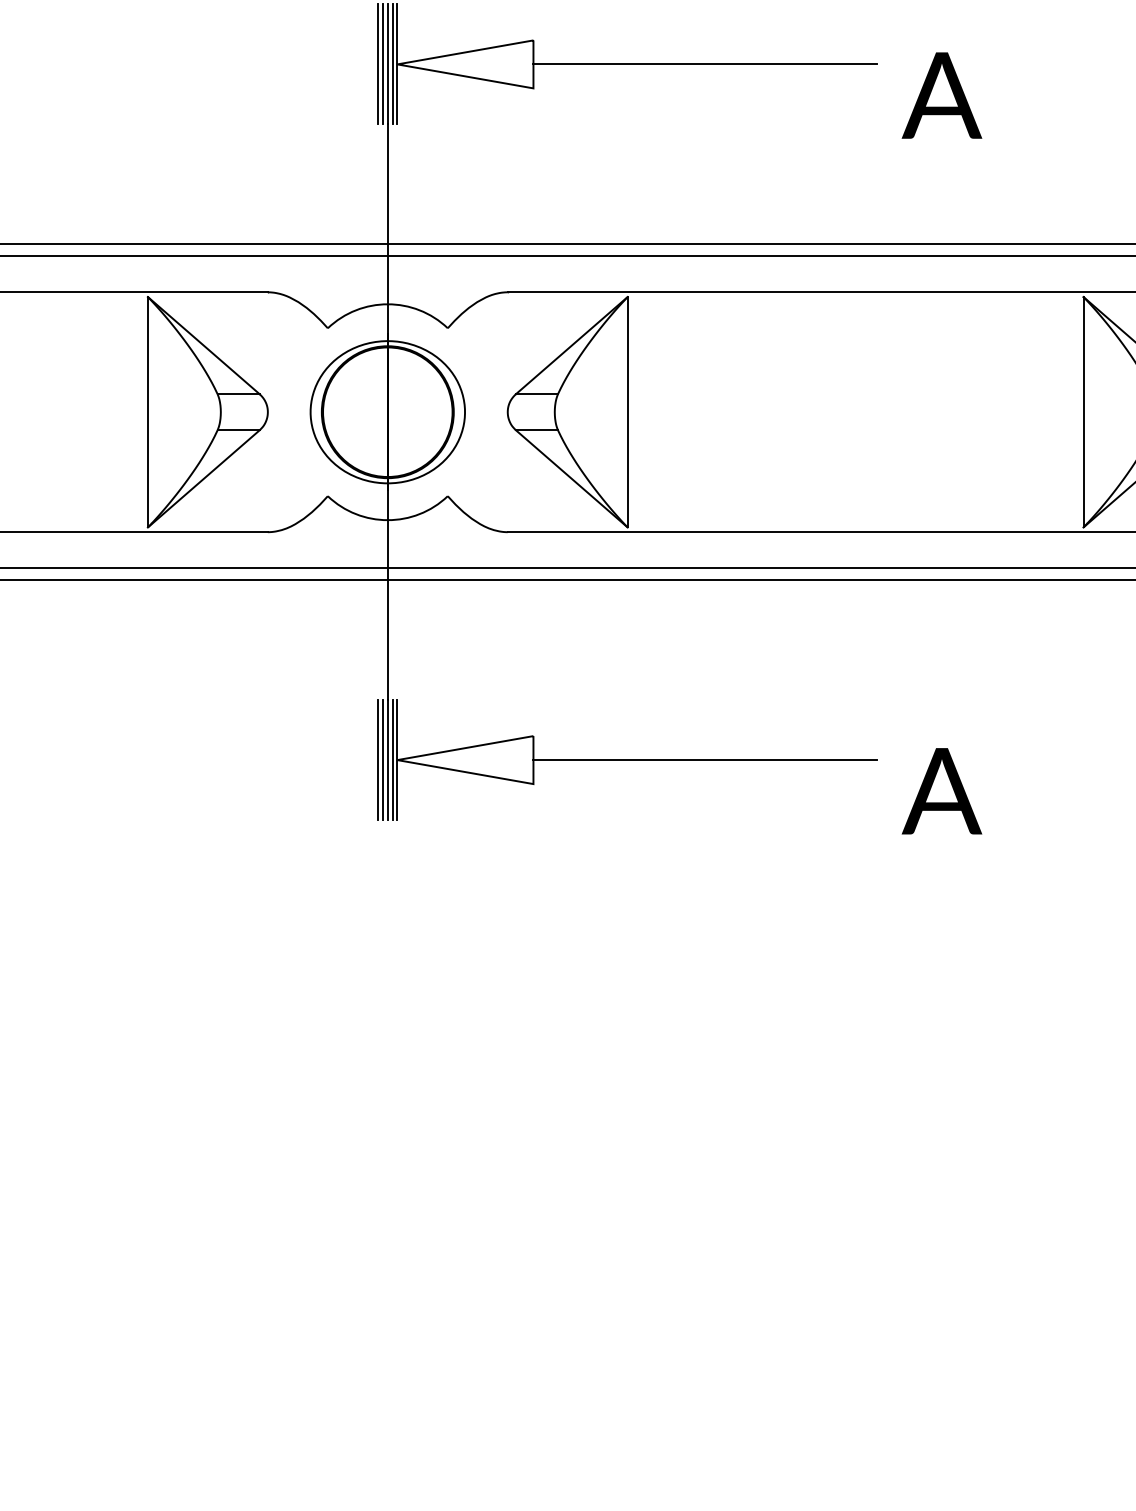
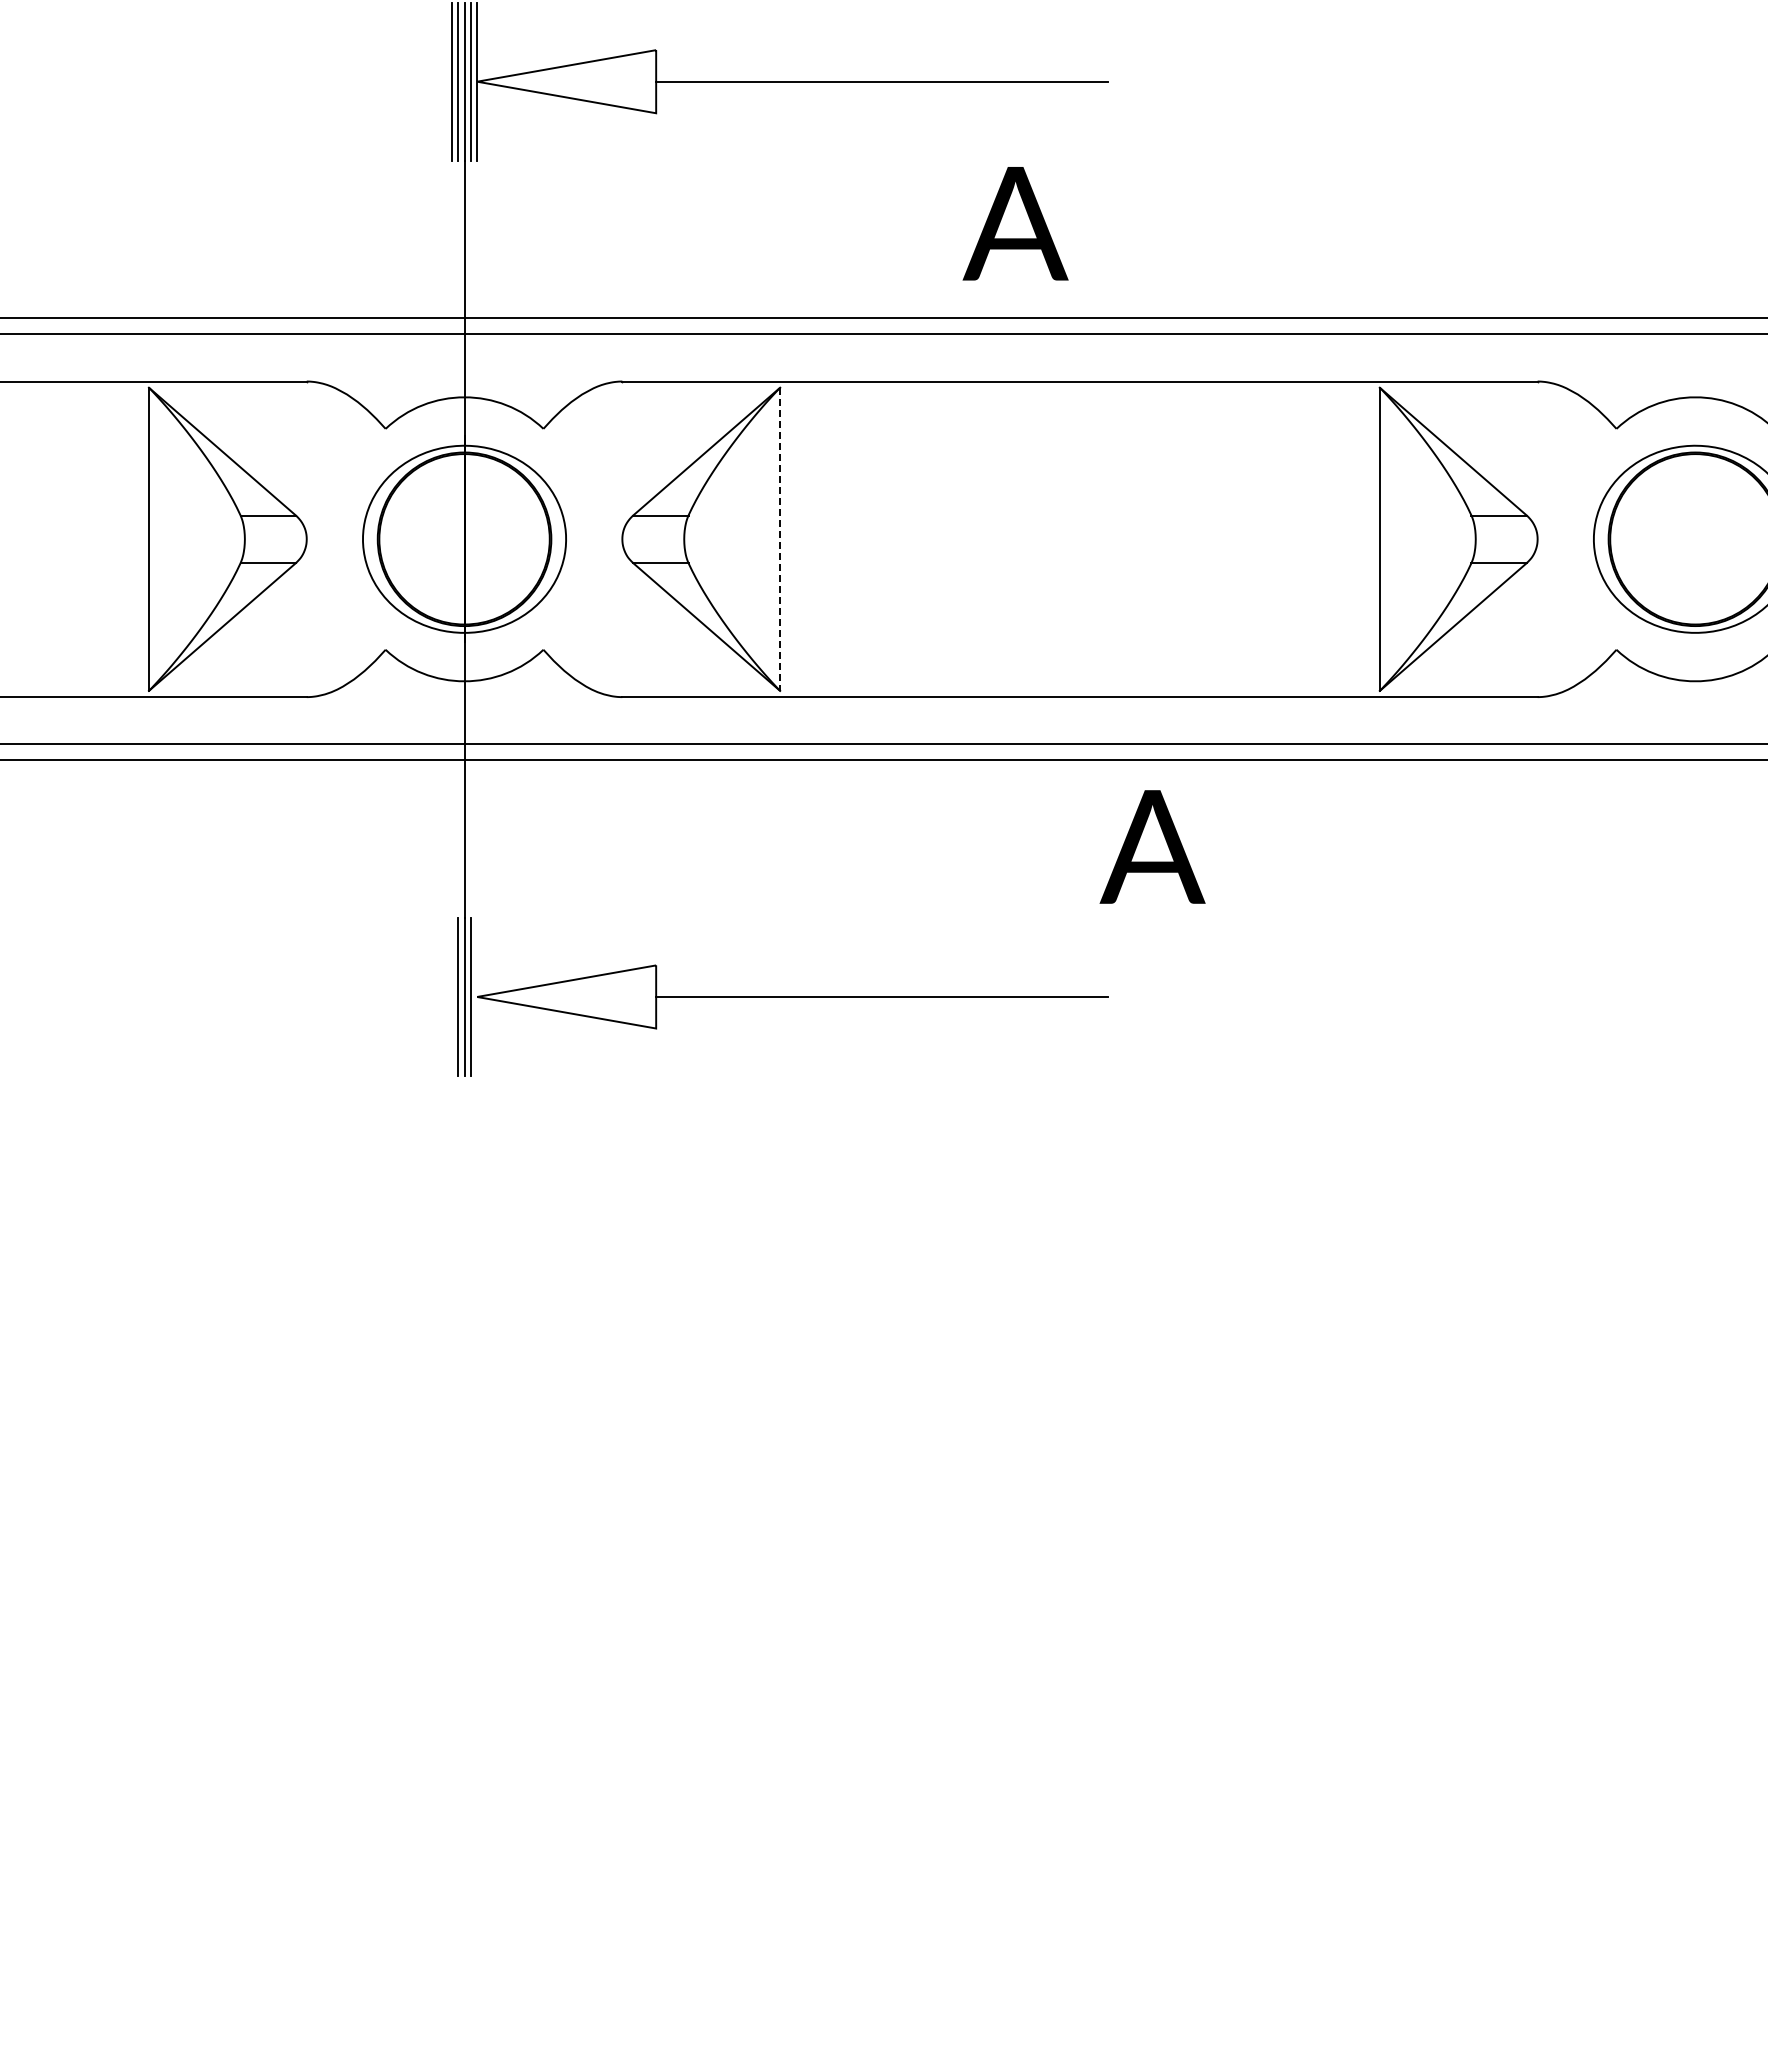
text: (941, 95) -> (1015, 223), moved
line: (627, 412) -> (780, 539), solid -> dashed
line: (377, 759) -> (451, 996), removed
line: (397, 759) -> (477, 996), removed
text: (941, 790) -> (1152, 846), moved

